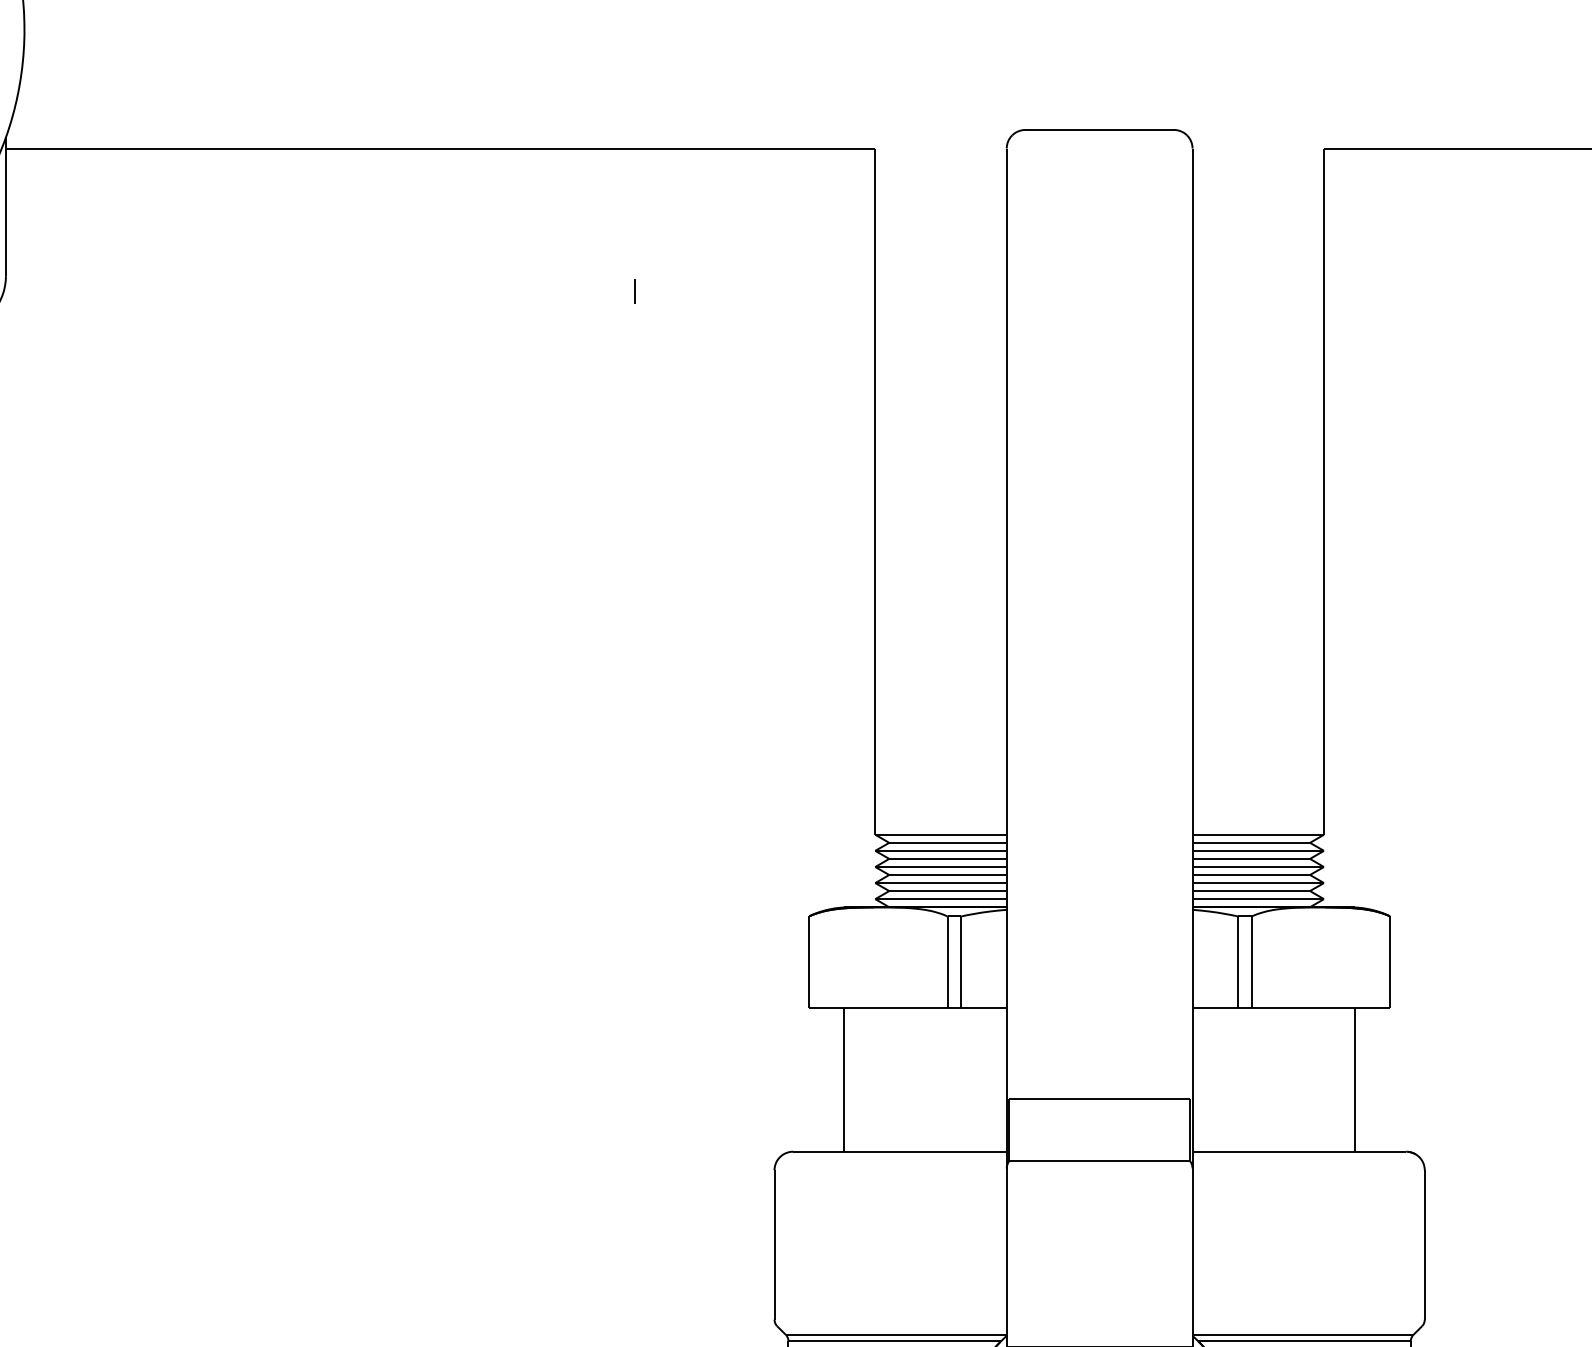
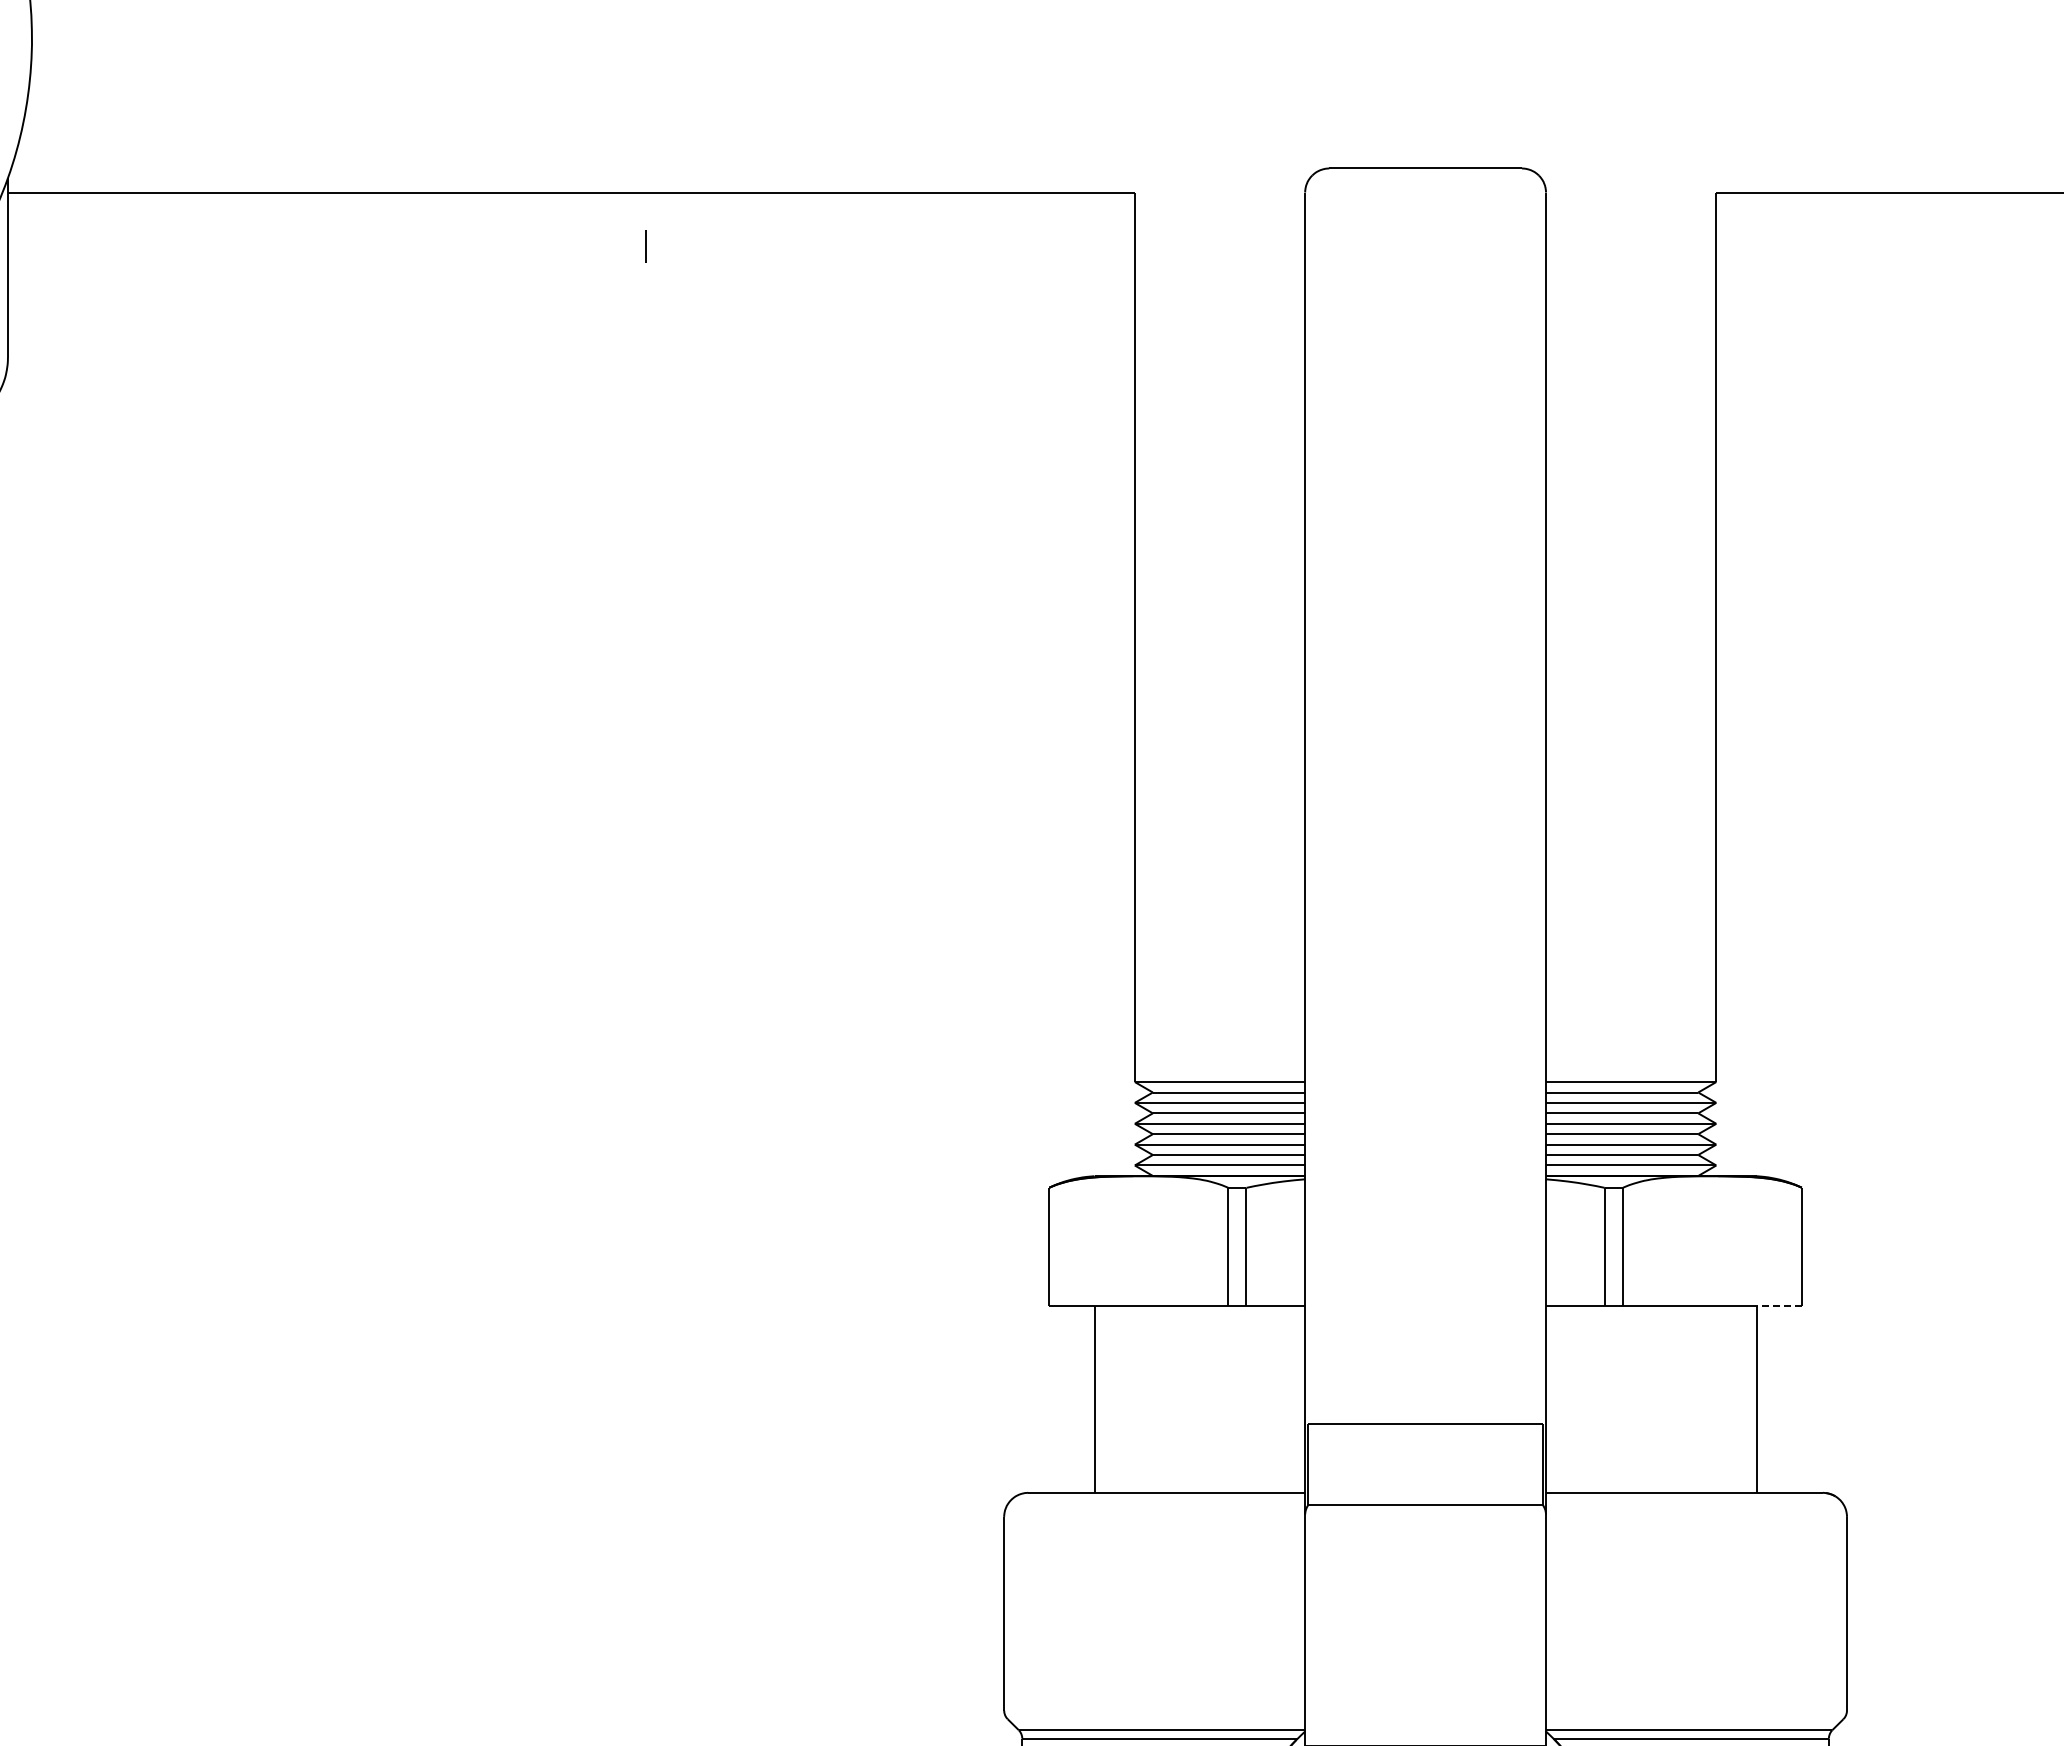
line: (635, 291) -> (645, 246), moved
line: (1372, 1007) -> (1779, 1306), solid -> dashed

